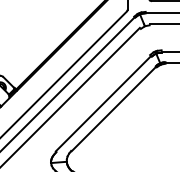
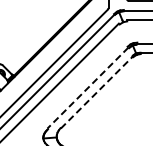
line: (102, 104) -> (87, 88), solid -> dashed
line: (113, 108) -> (96, 92), solid -> dashed

